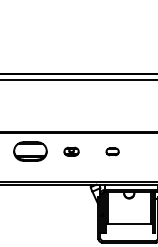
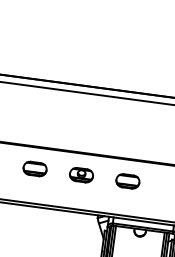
part: (30, 151) -> (35, 168), size x0.62
part: (71, 151) -> (81, 174), size x1.43
part: (112, 151) -> (127, 181), size x1.67

